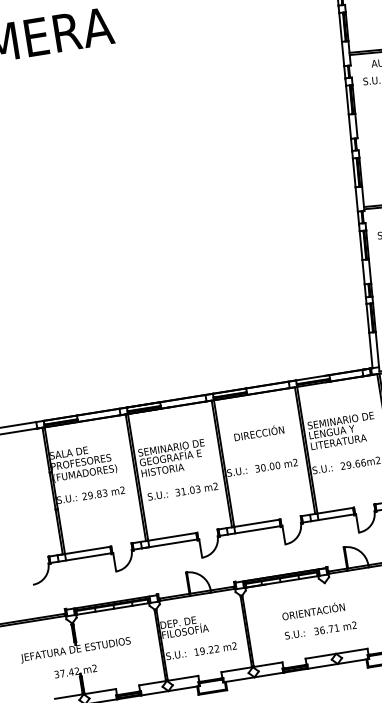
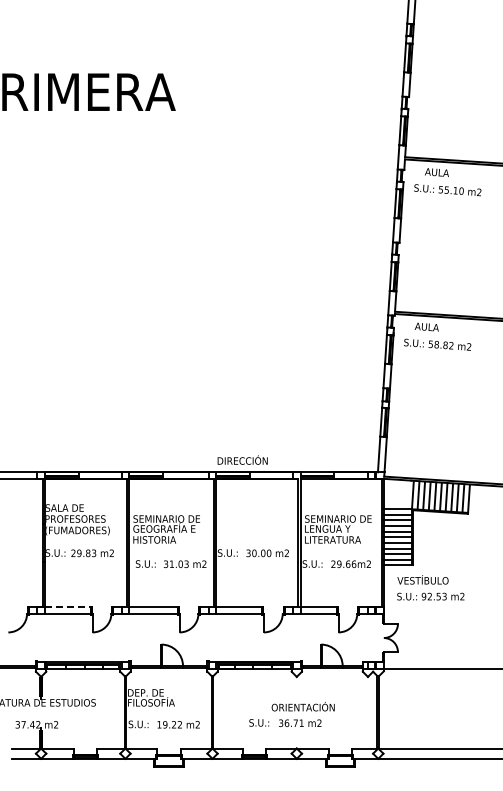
text: (258, 432) -> (242, 459), moved
line: (87, 550) -> (67, 607), solid -> dashed
text: (312, 610) -> (302, 706), moved

